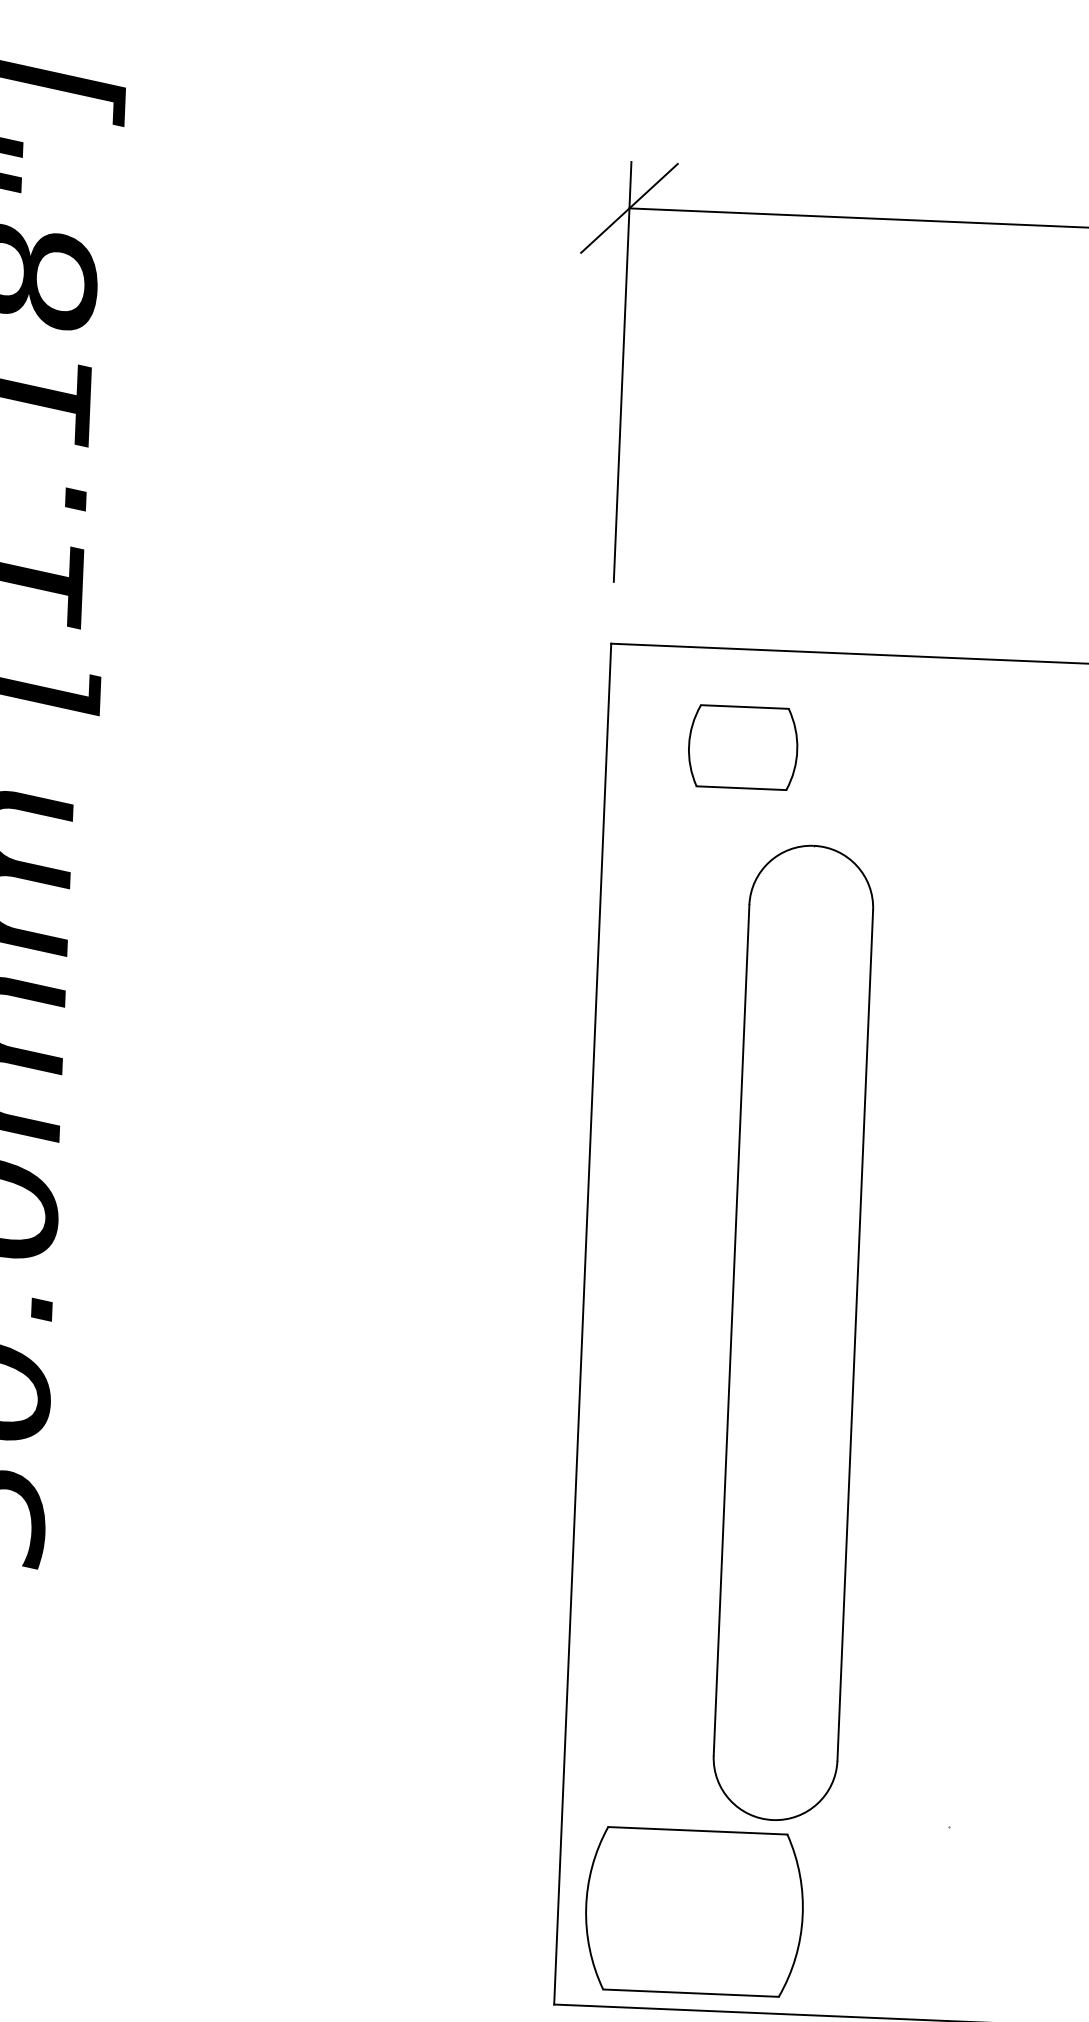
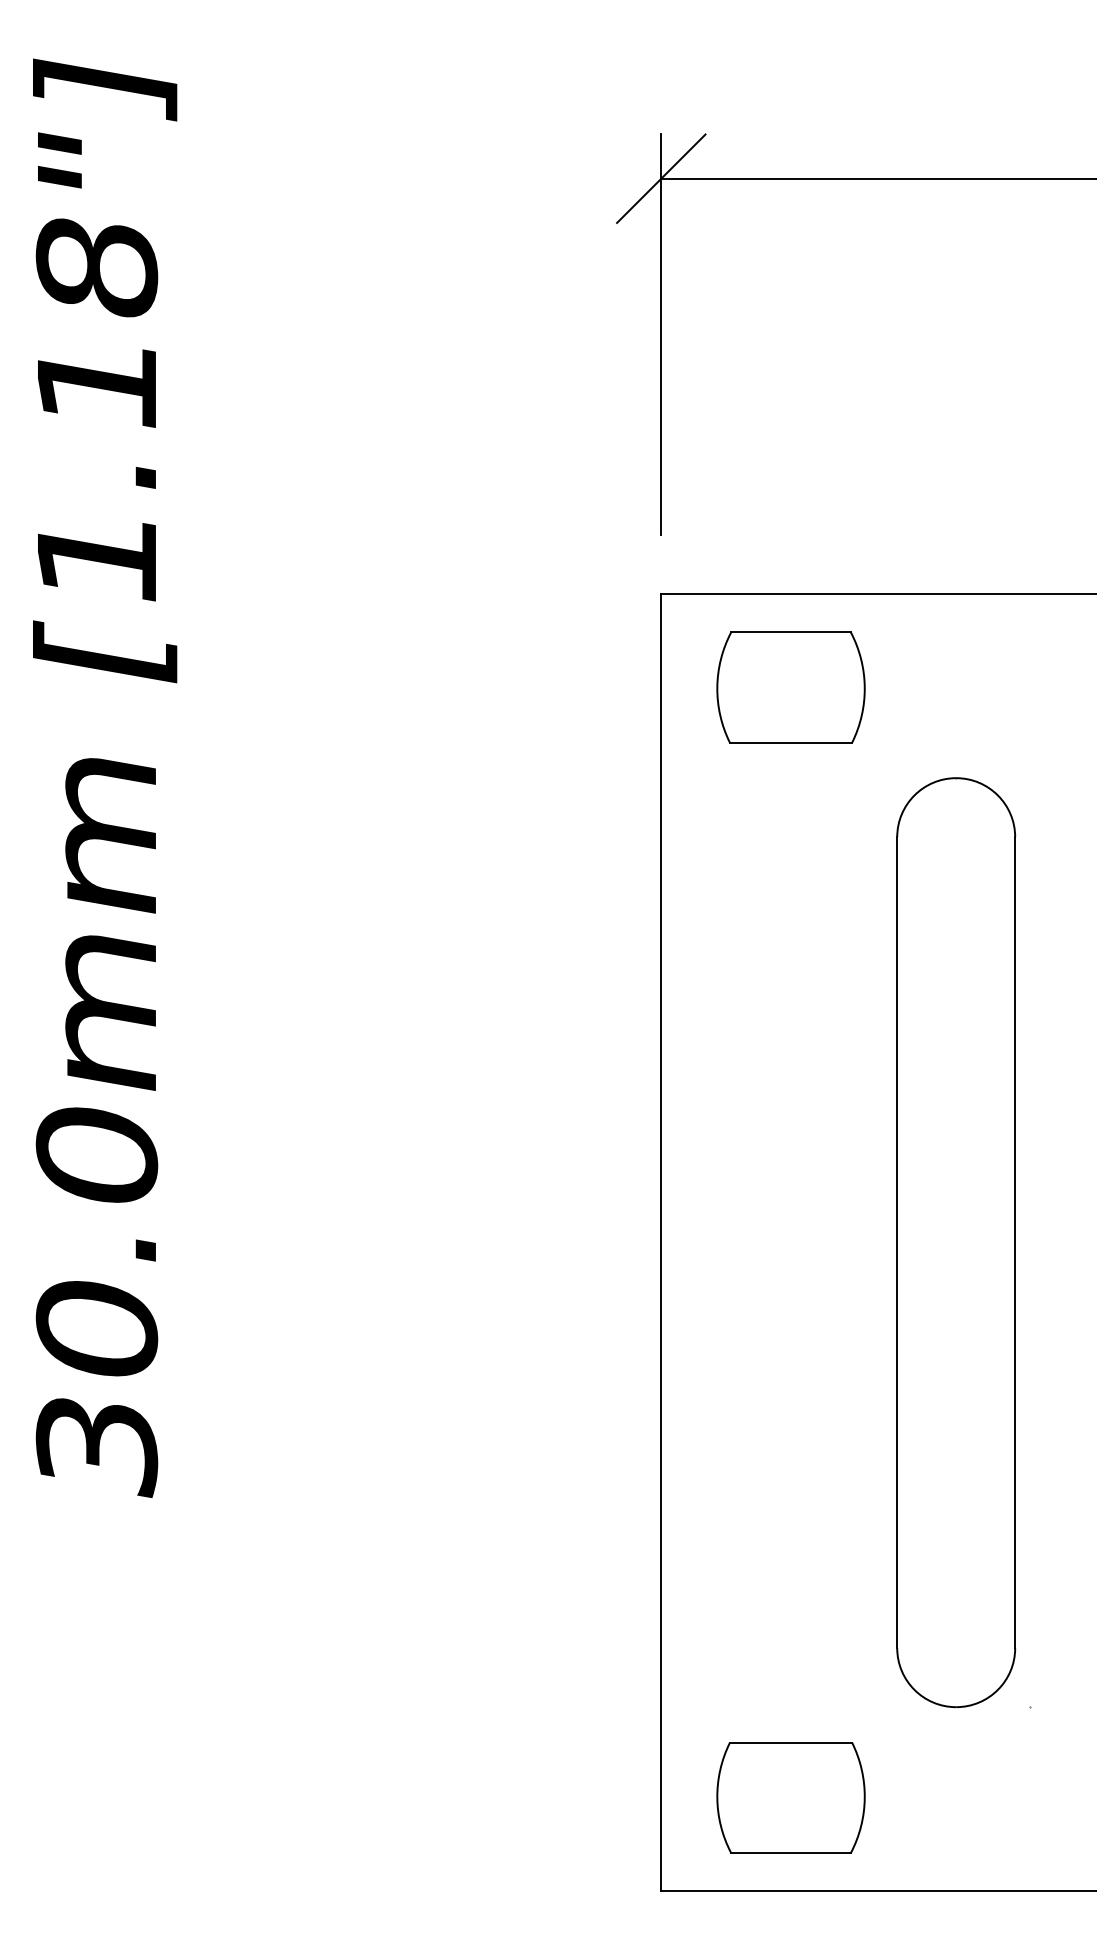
part: (742, 747) -> (790, 687), size x1.43
part: (793, 1332) -> (956, 1242), moved
part: (693, 1911) -> (790, 1797), size x0.71

